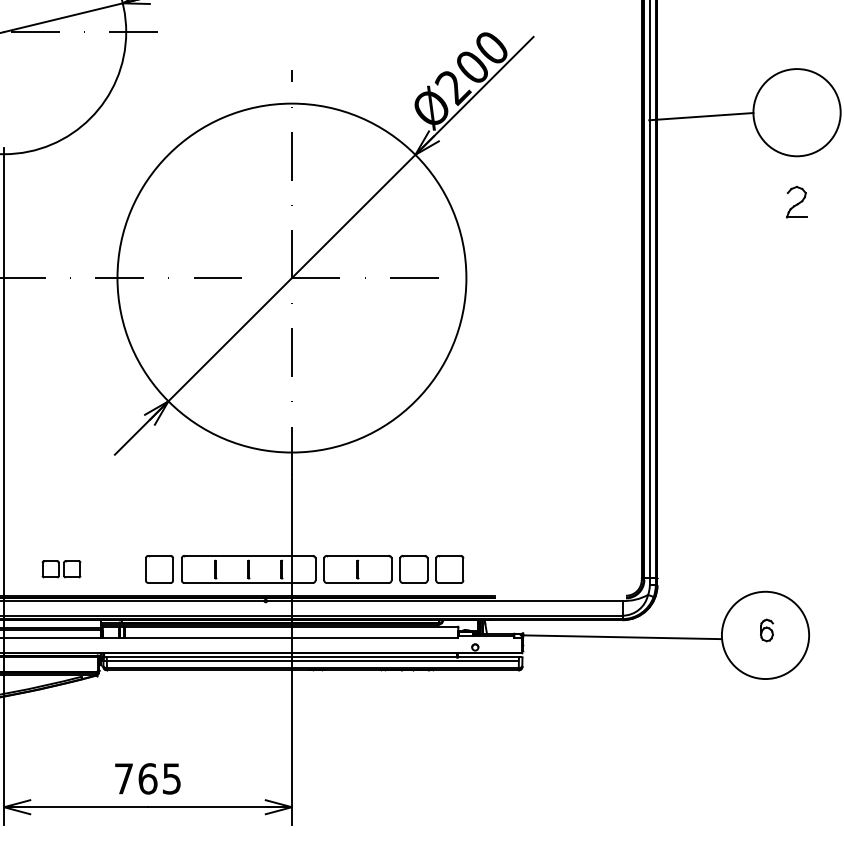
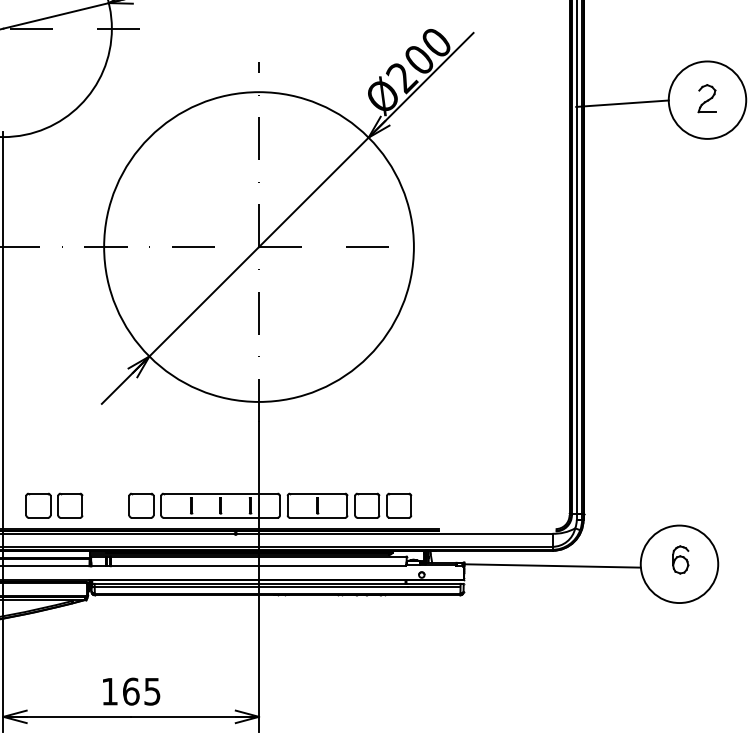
part: (795, 201) -> (706, 98), moved
part: (61, 569) -> (54, 505), size x1.67
part: (766, 629) -> (680, 559), size x1.43
text: (123, 778) -> (109, 691), 765 -> 165

